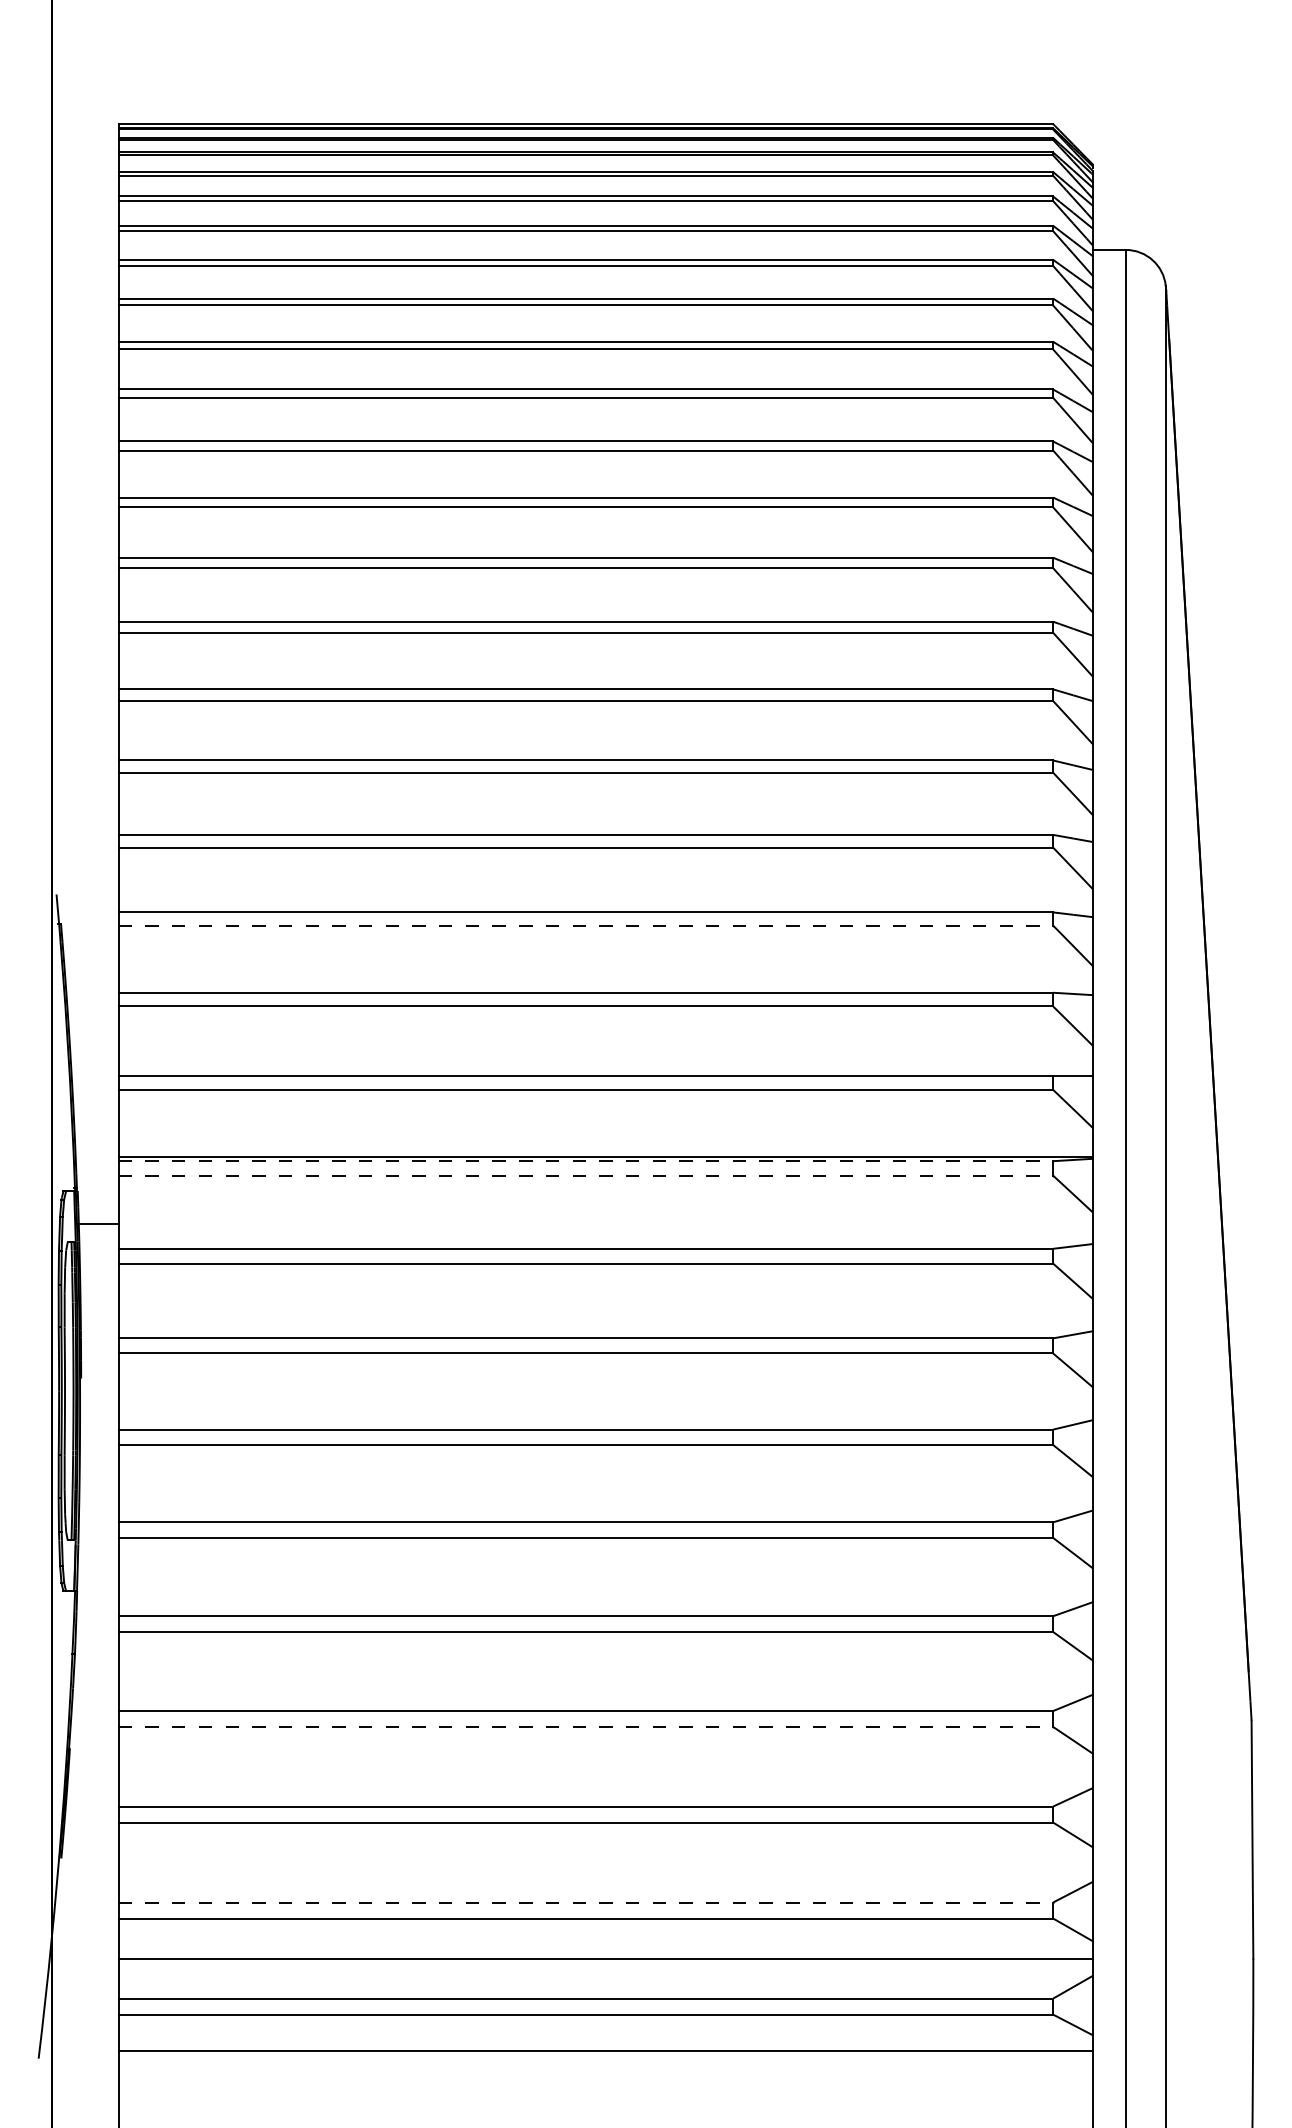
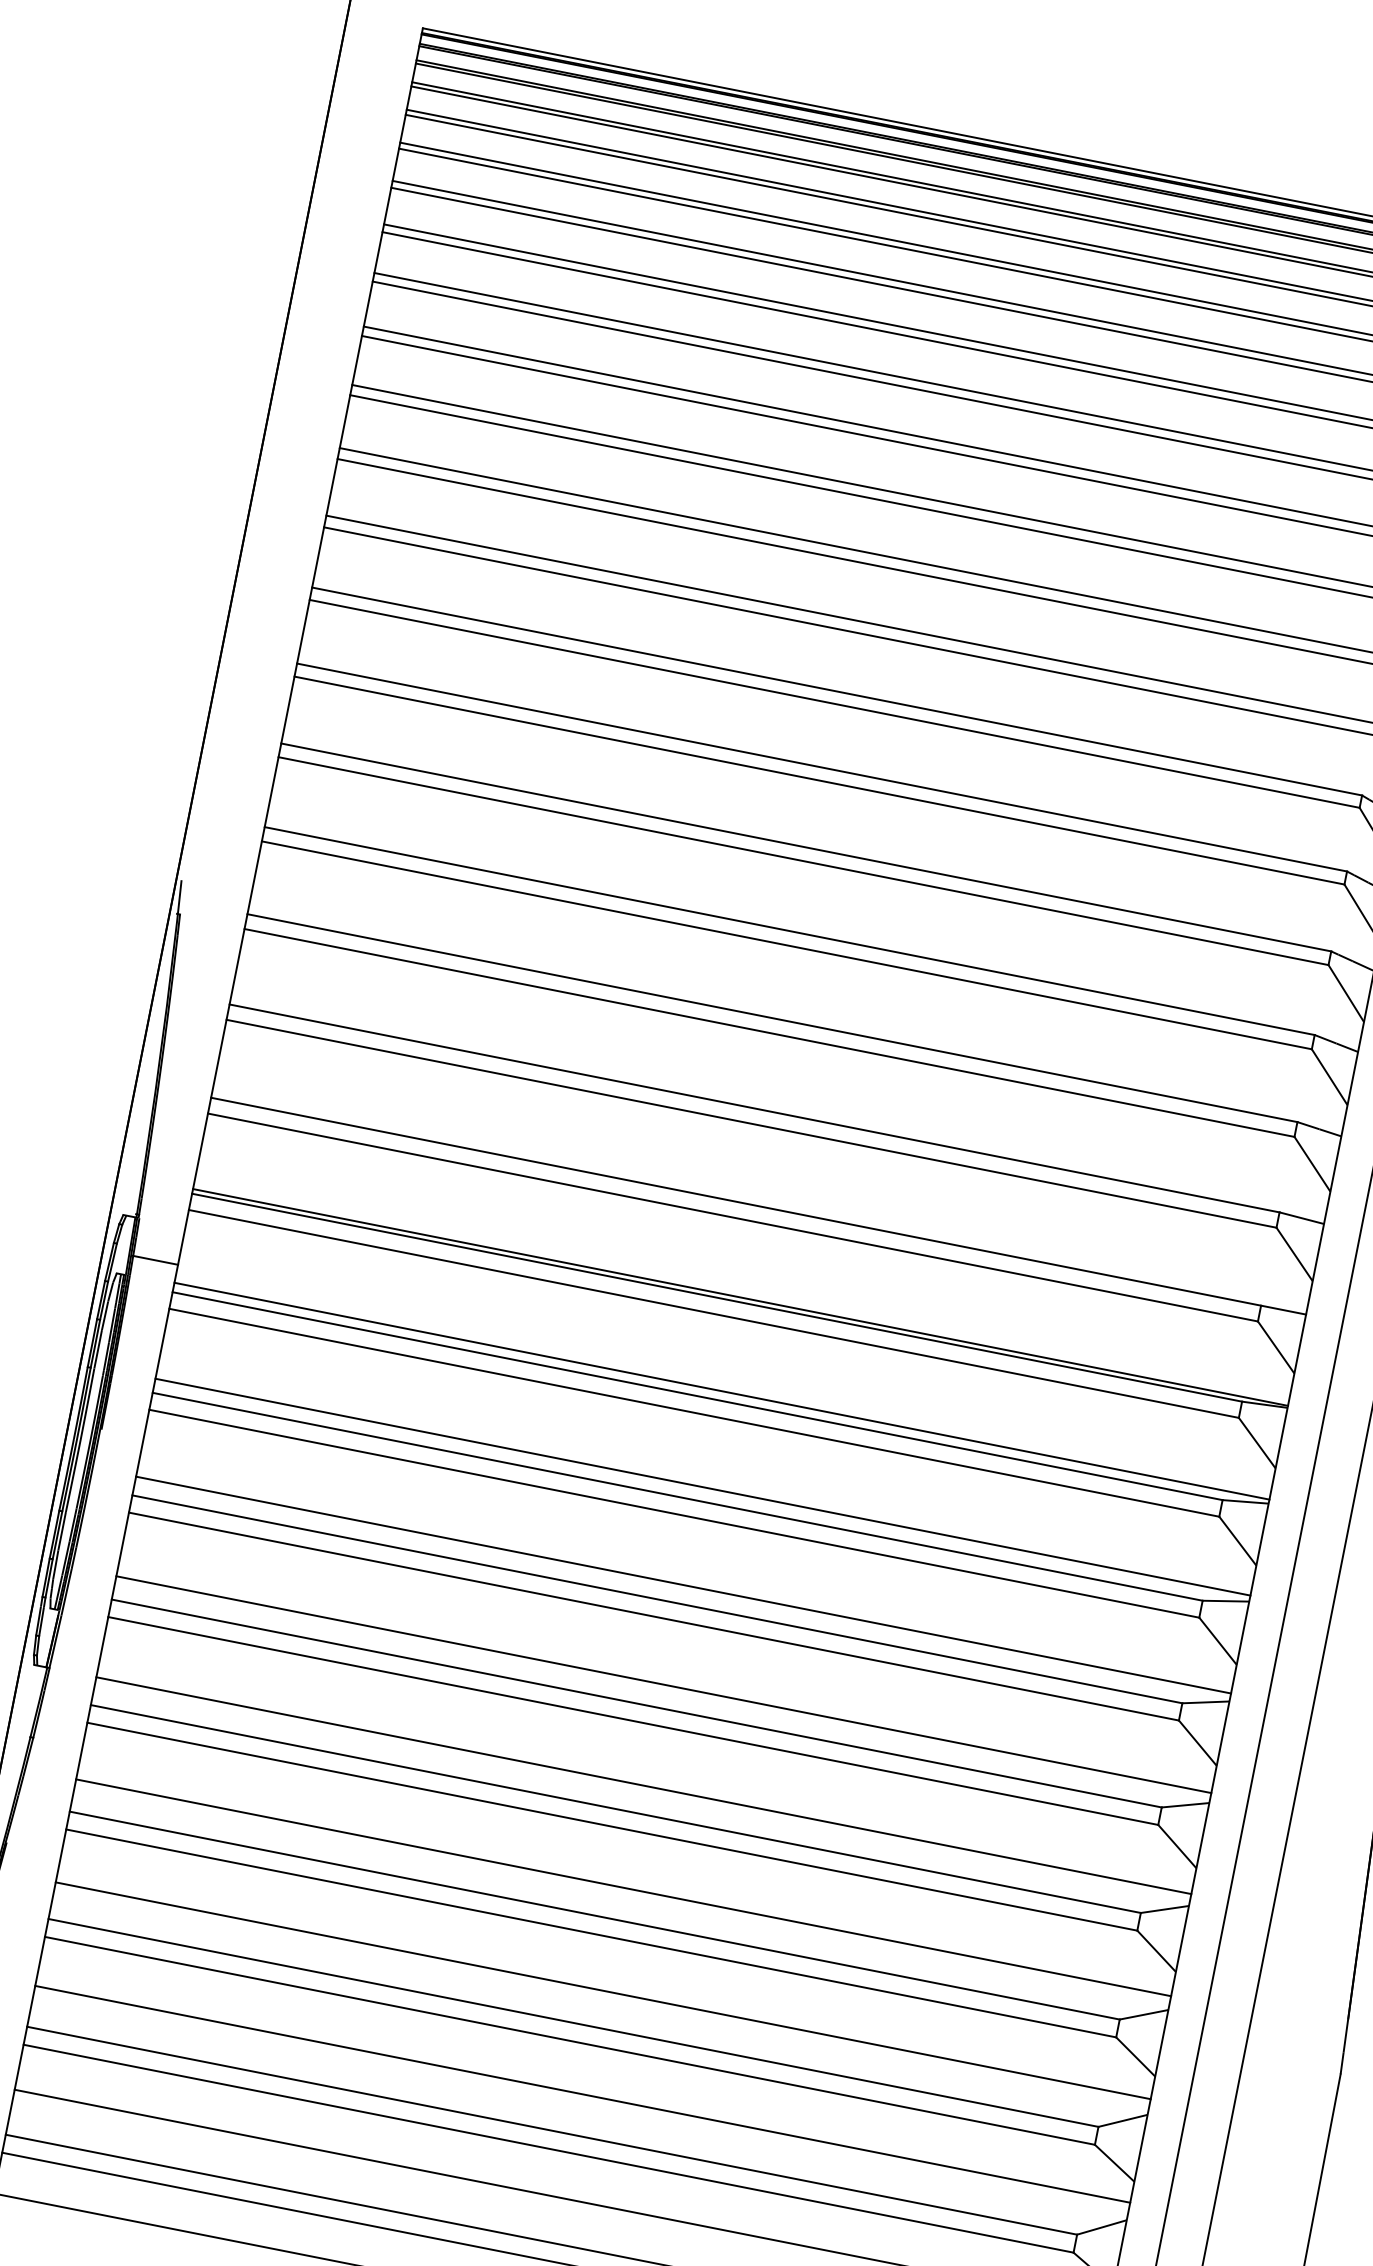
line: (586, 925) -> (770, 1032), dashed -> solid
line: (586, 1161) -> (717, 1298), dashed -> solid
line: (586, 1175) -> (714, 1313), dashed -> solid
line: (605, 1240) -> (721, 1391), added
line: (605, 1325) -> (702, 1486), added
line: (605, 1412) -> (683, 1584), added
line: (605, 1501) -> (663, 1684), added
line: (605, 1591) -> (643, 1785), added
line: (605, 1682) -> (623, 1887), added
line: (586, 1726) -> (591, 1933), dashed -> solid
line: (605, 1774) -> (602, 1991), added
line: (605, 1866) -> (582, 2094), added
line: (586, 1902) -> (552, 2130), dashed -> solid

